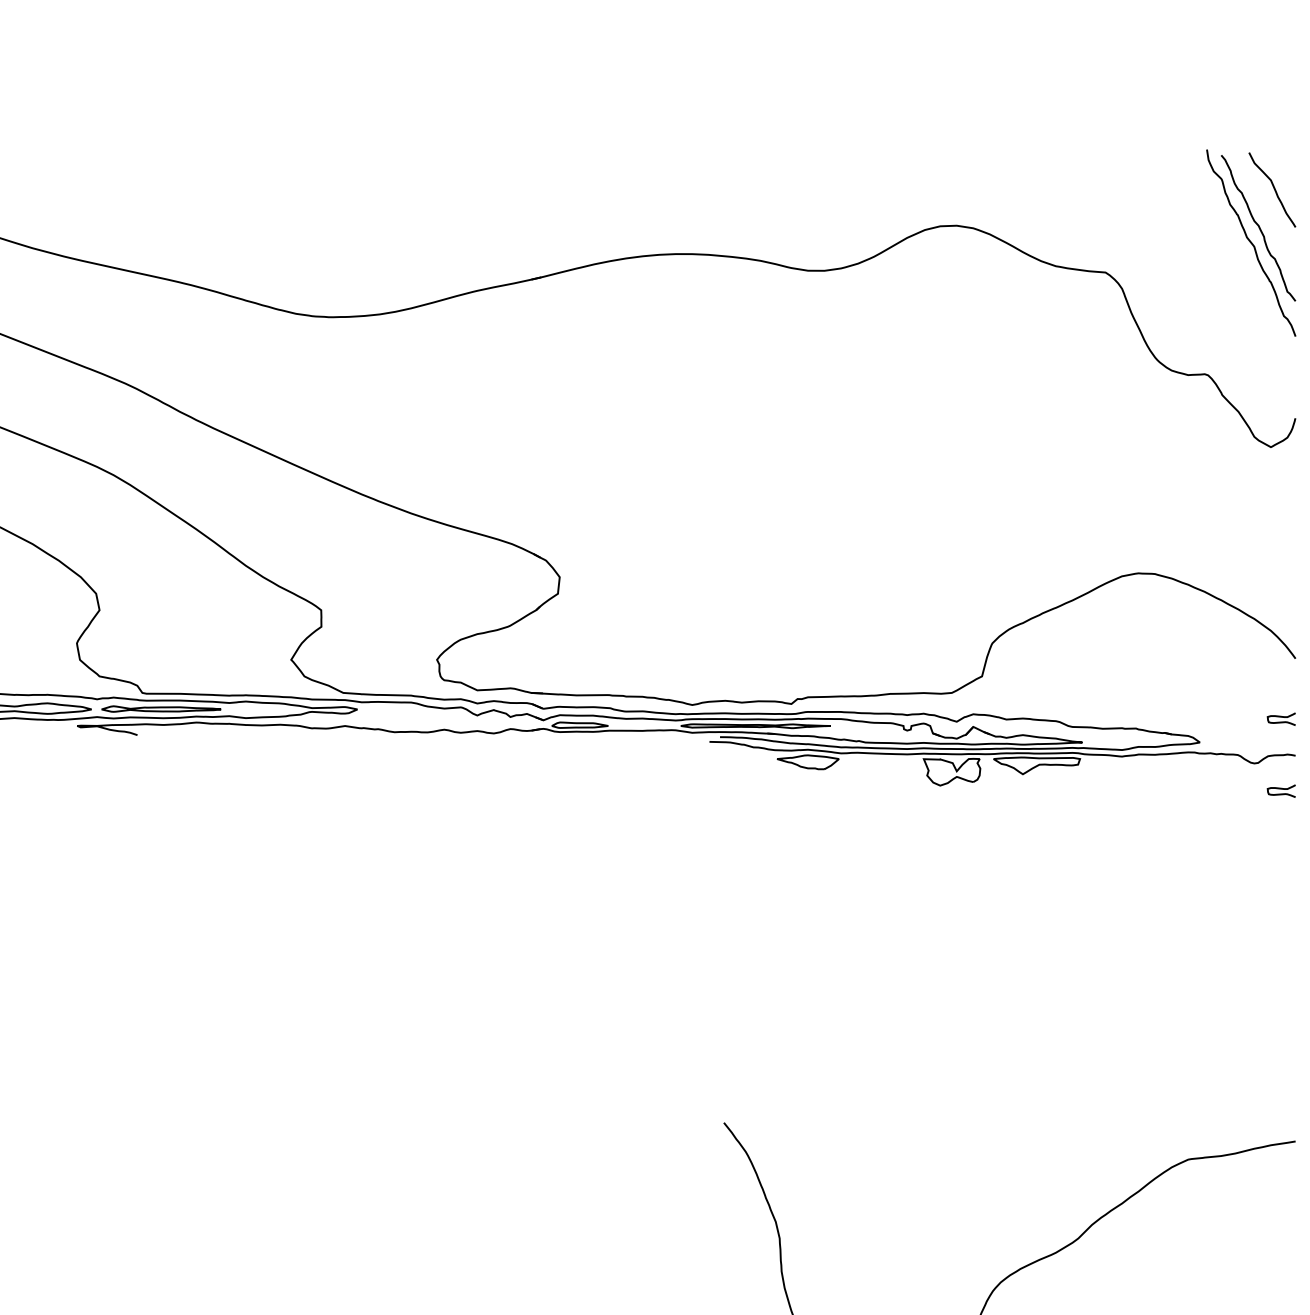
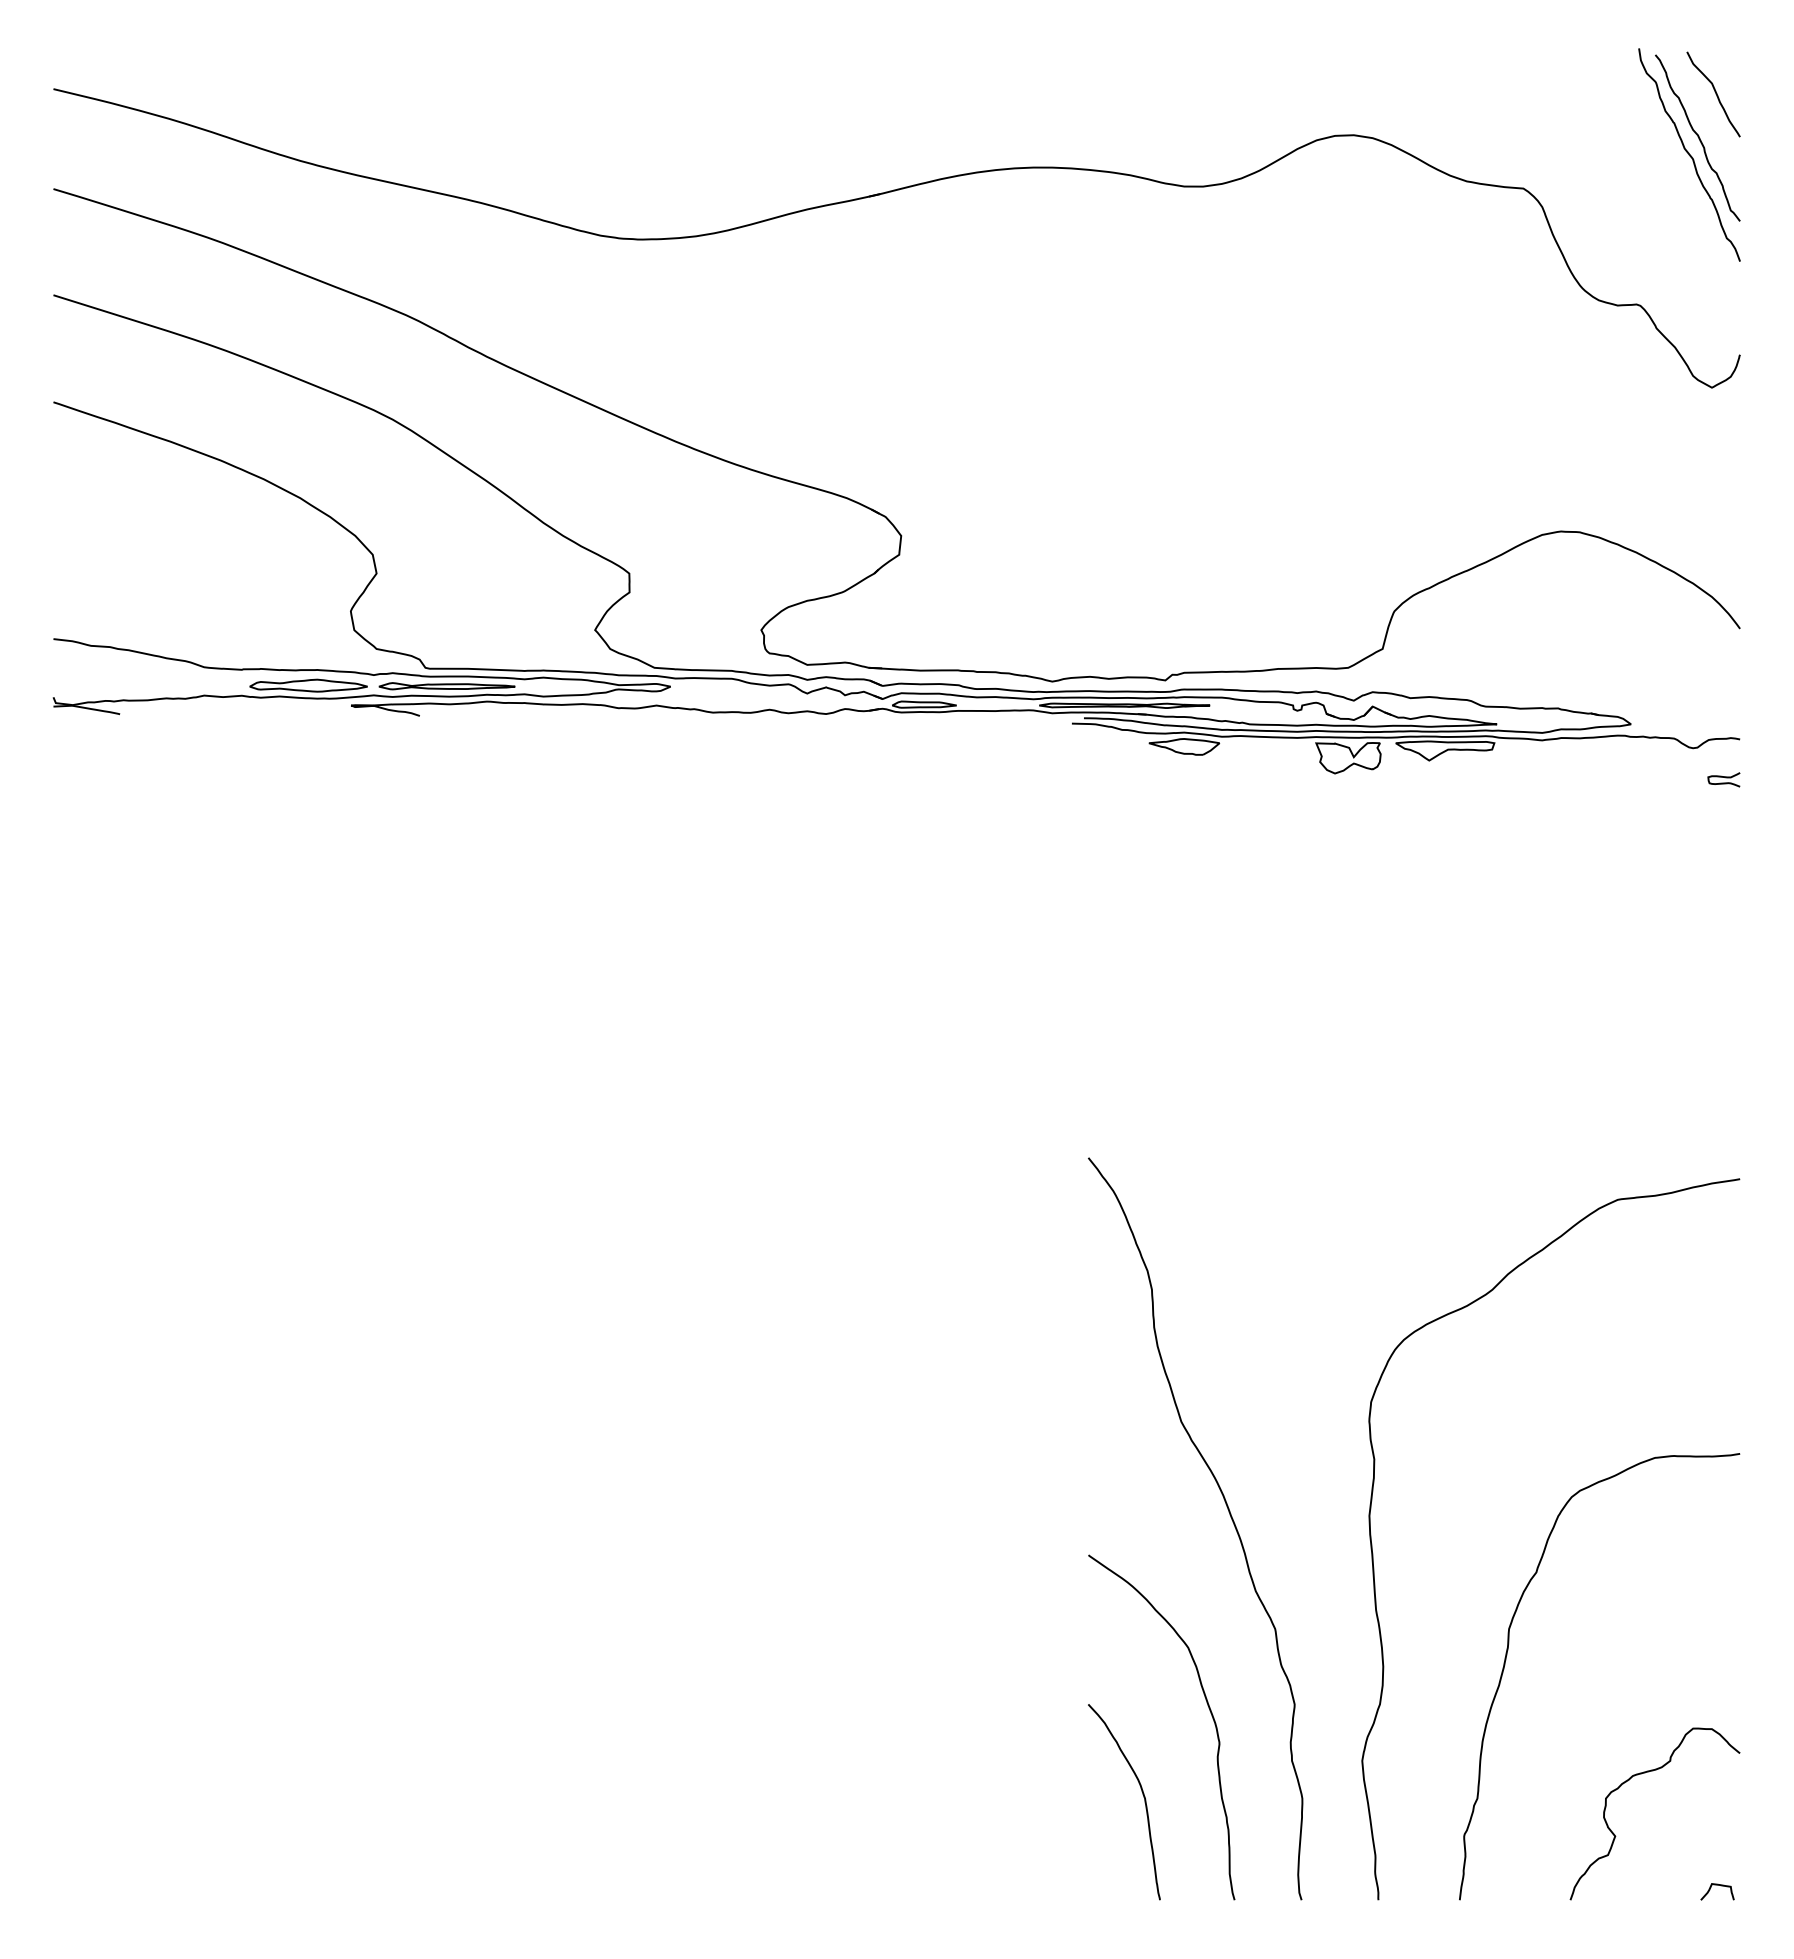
curve: (1281, 717) -> (1723, 695), removed

